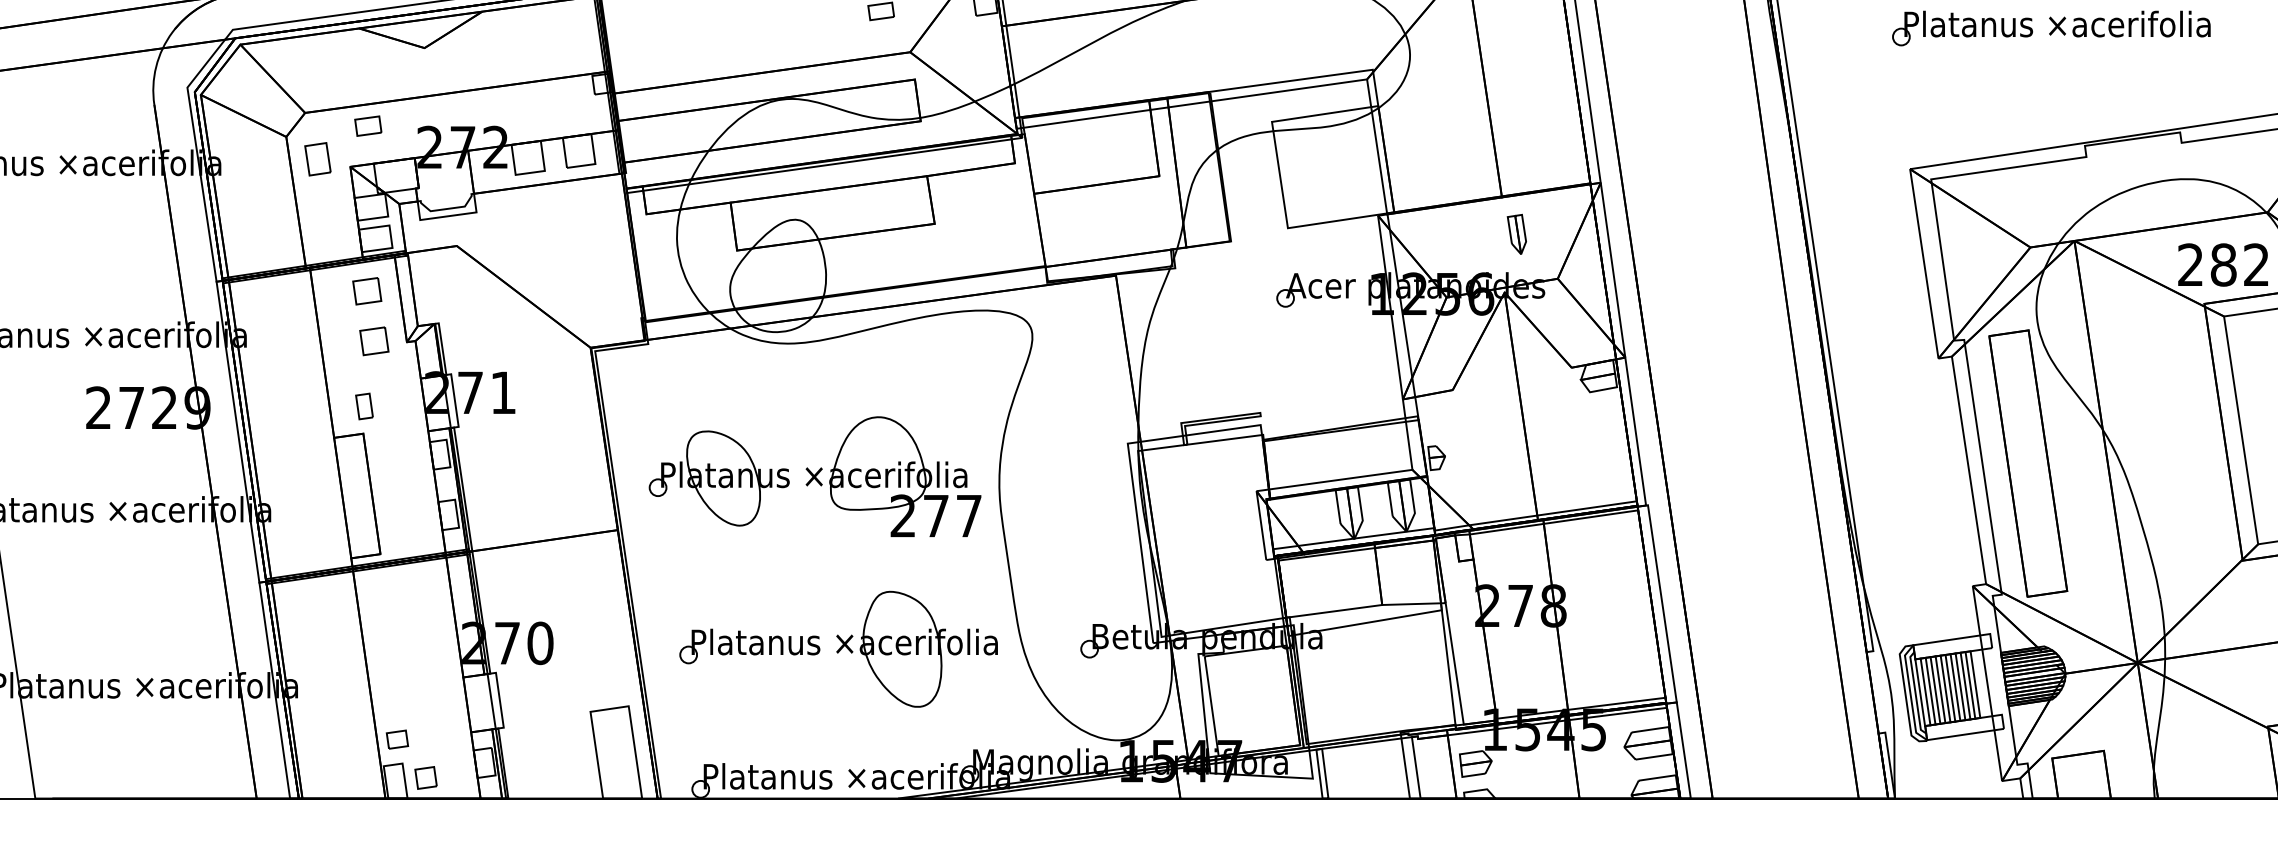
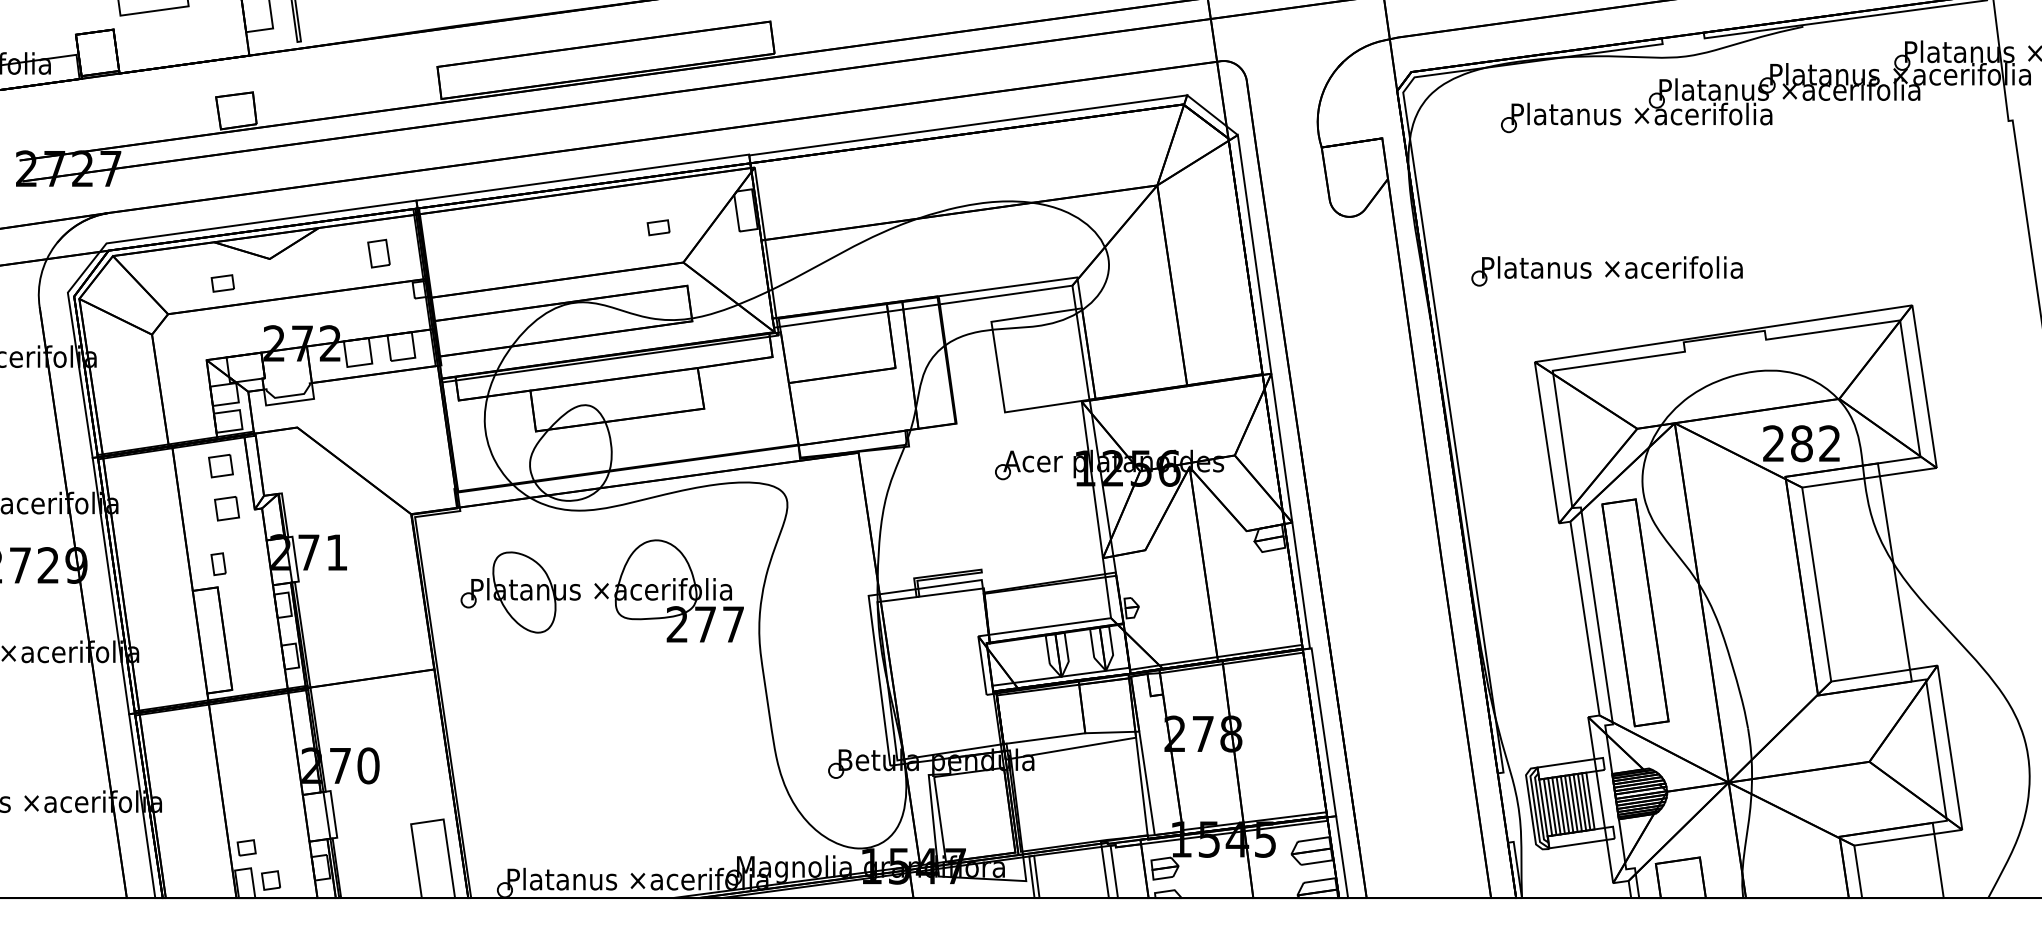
part: (2050, 28) -> (1606, 271), moved
part: (367, 126) -> (222, 283), moved
part: (317, 159) -> (378, 253), moved
part: (1516, 234) -> (1199, 417), removed
part: (814, 476) -> (601, 590), moved
part: (837, 648) -> (621, 770), removed

